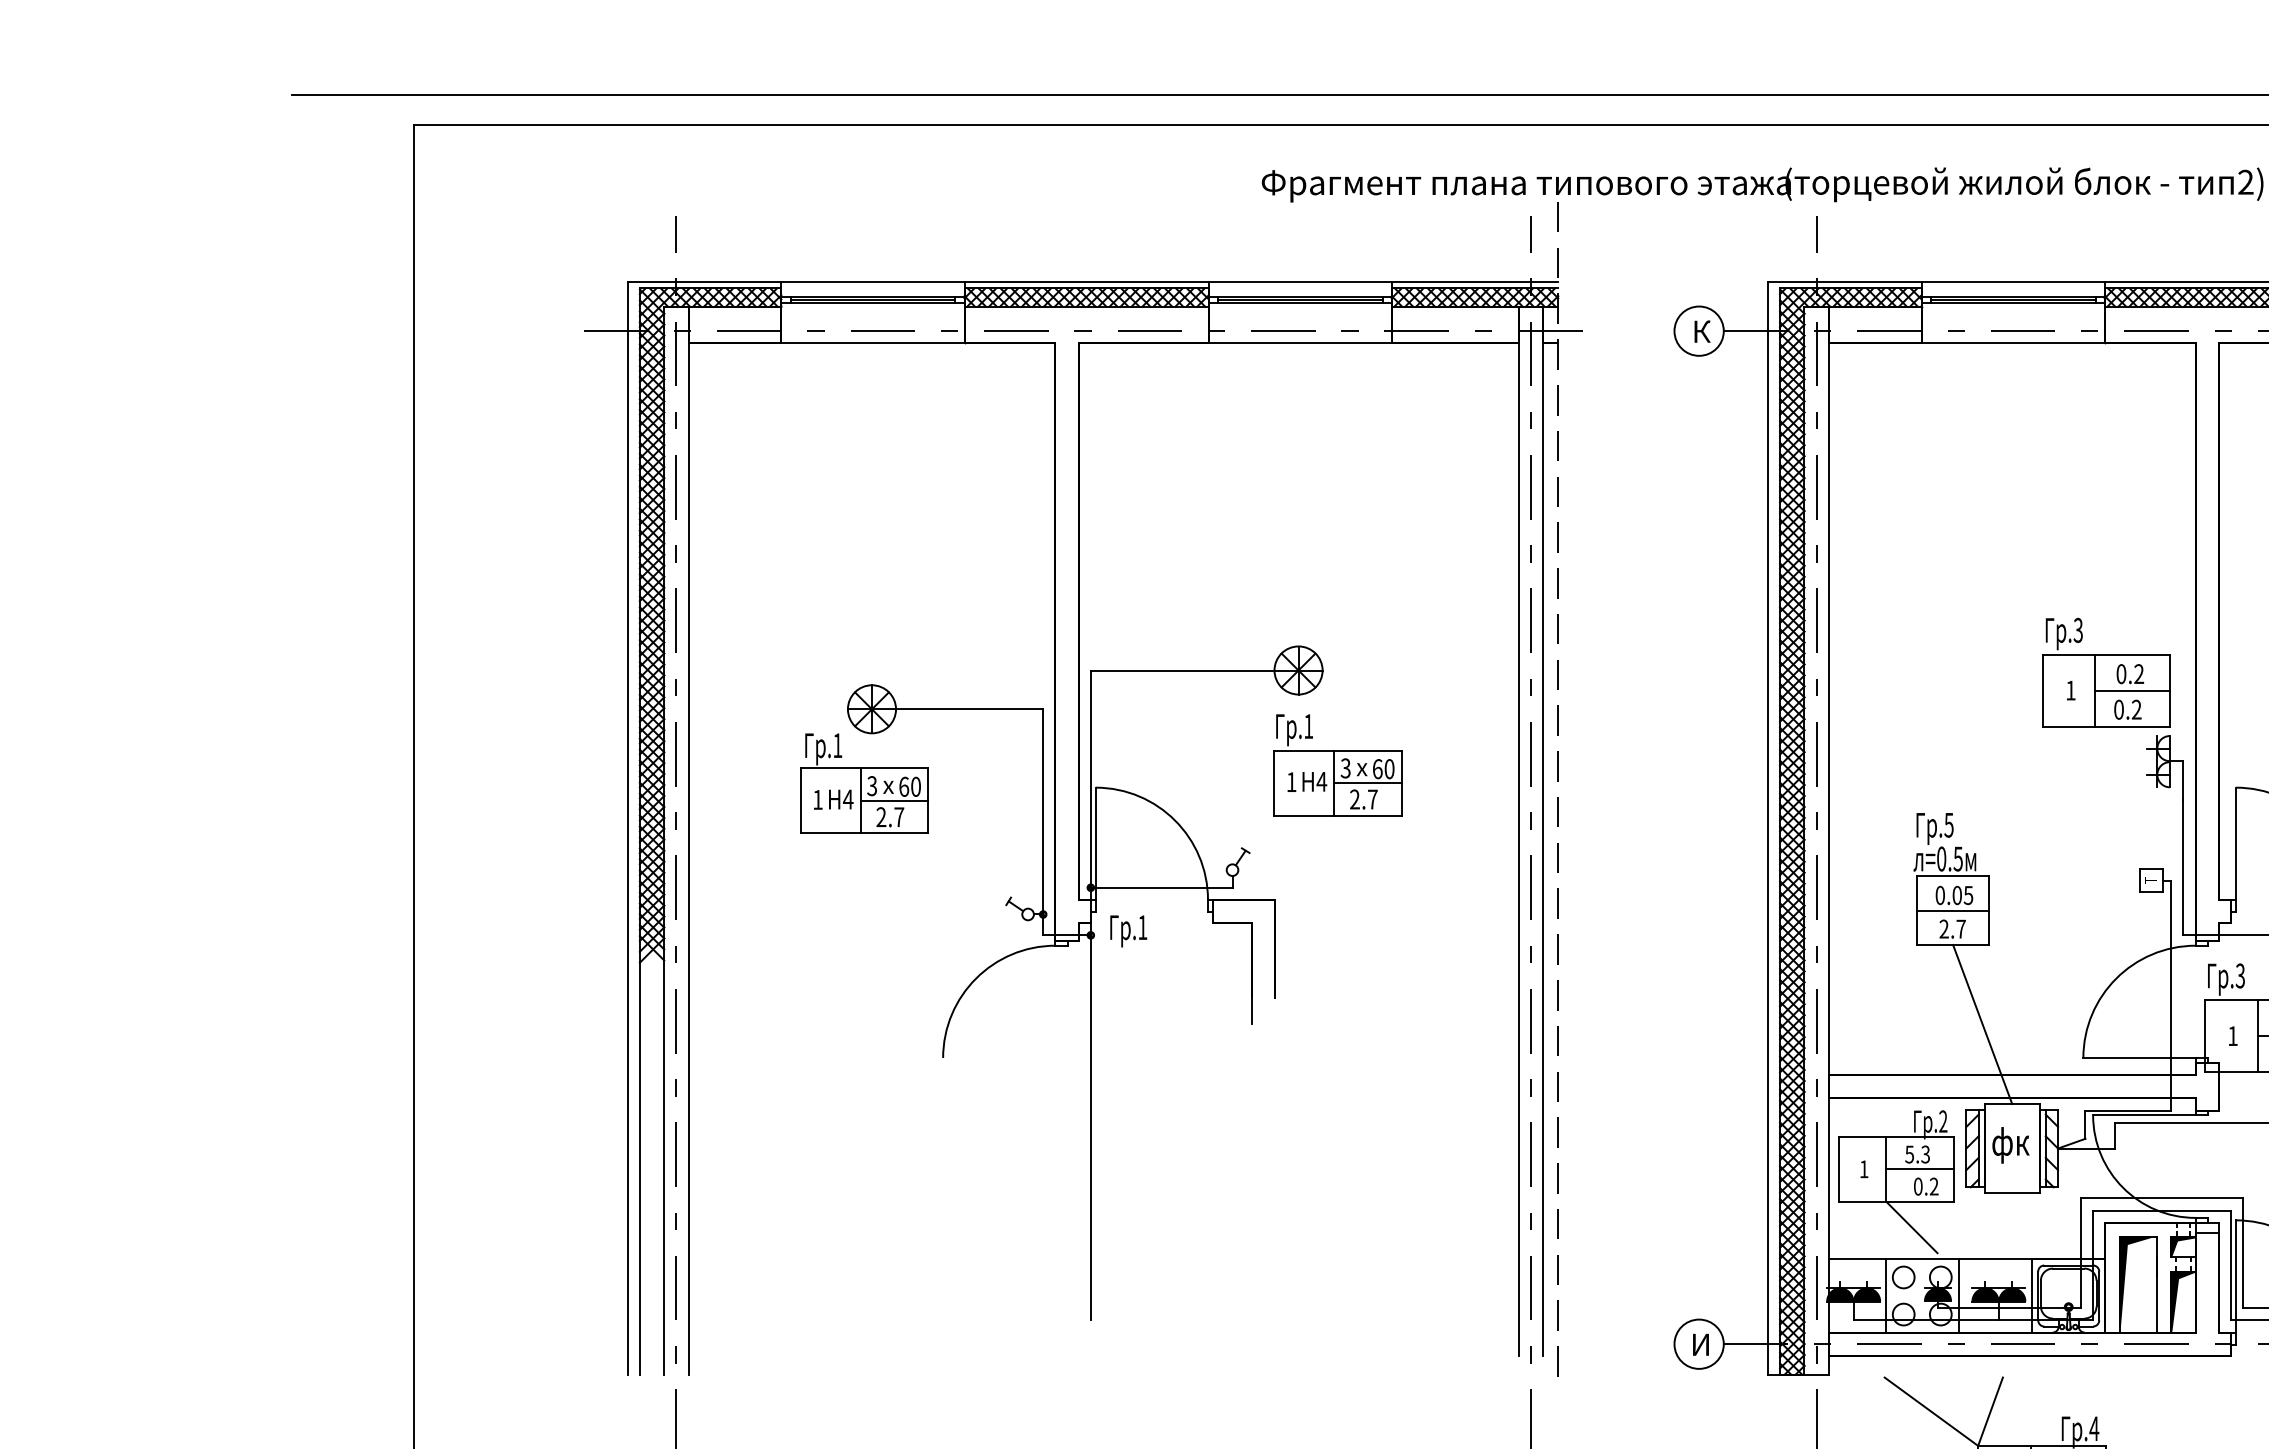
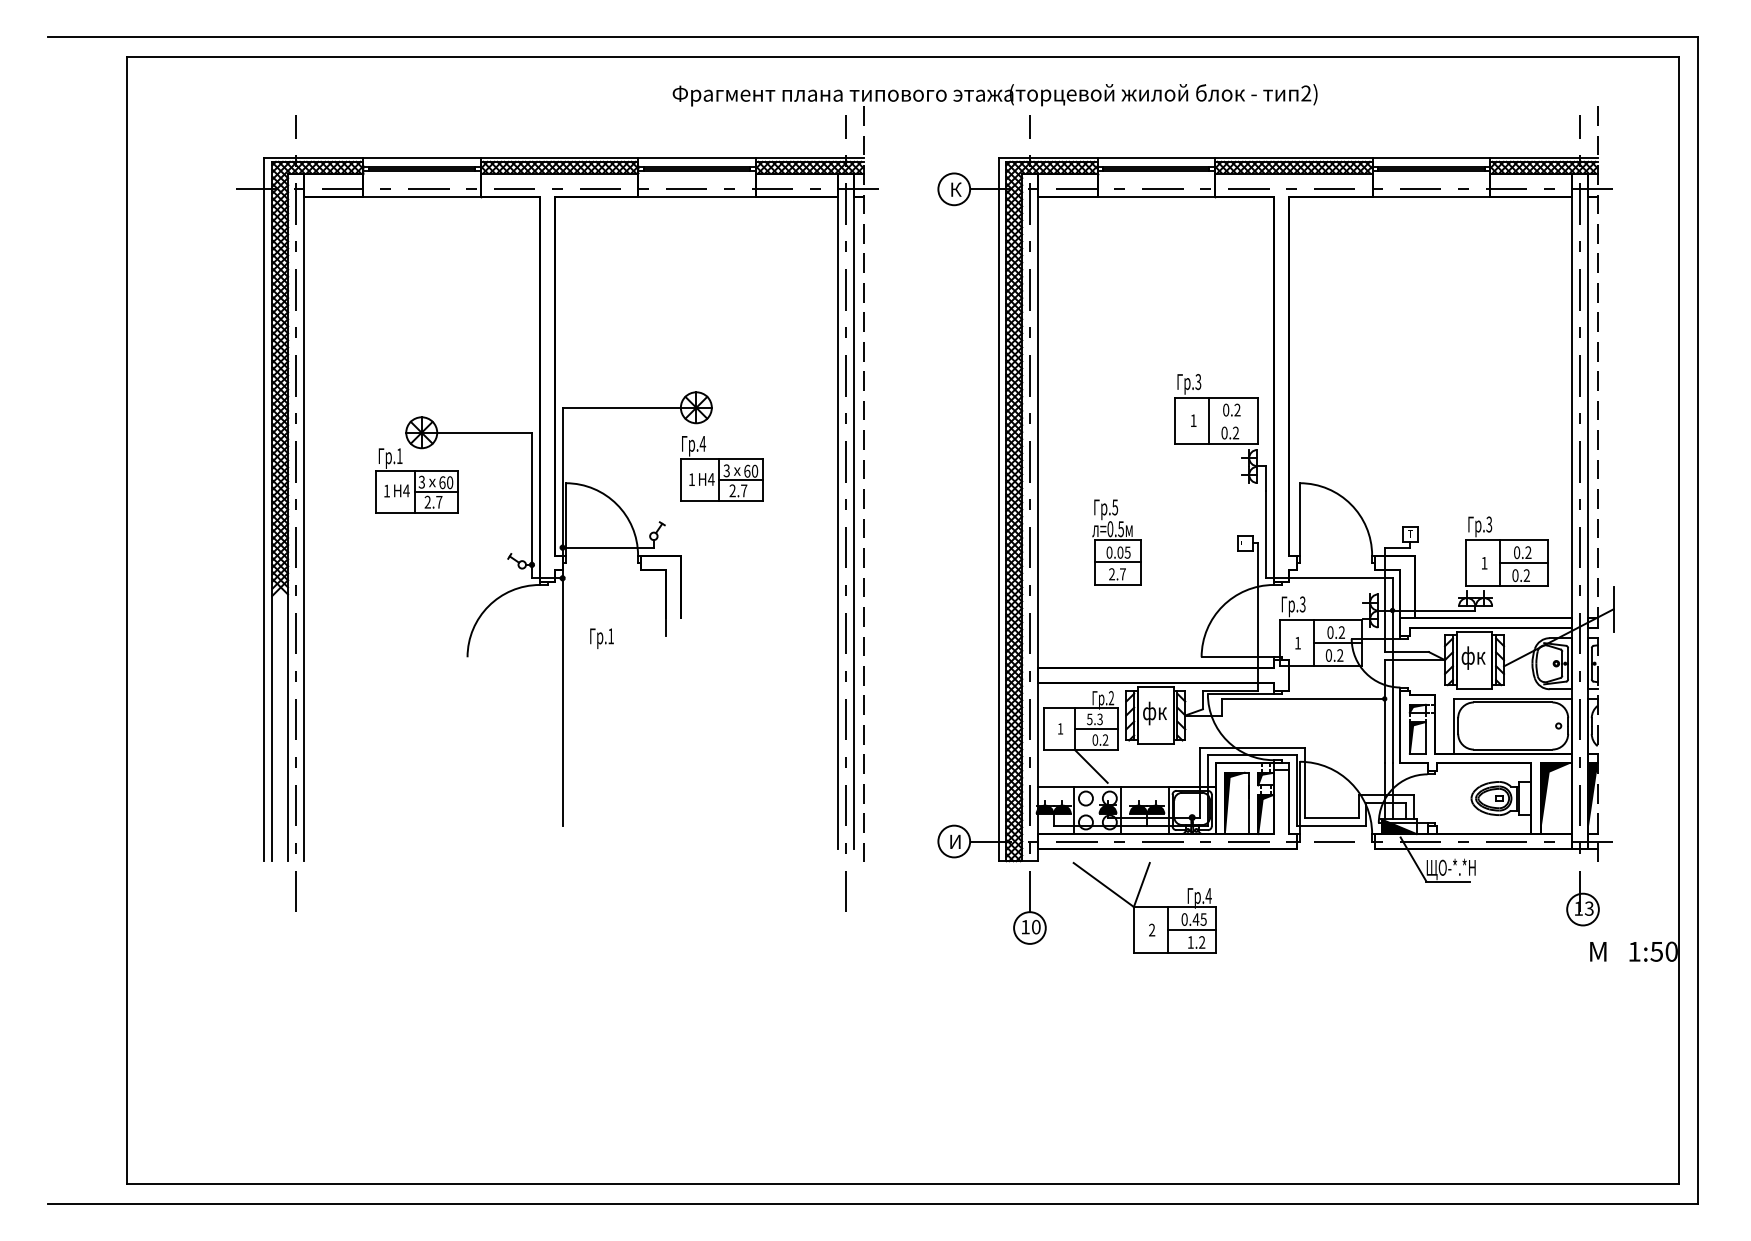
line: (2132, 690) -> (1233, 420), removed
text: (1308, 725) -> (702, 443), .1 -> .4
text: (1127, 930) -> (601, 638), moved
line: (1982, 1024) -> (1136, 635), removed

